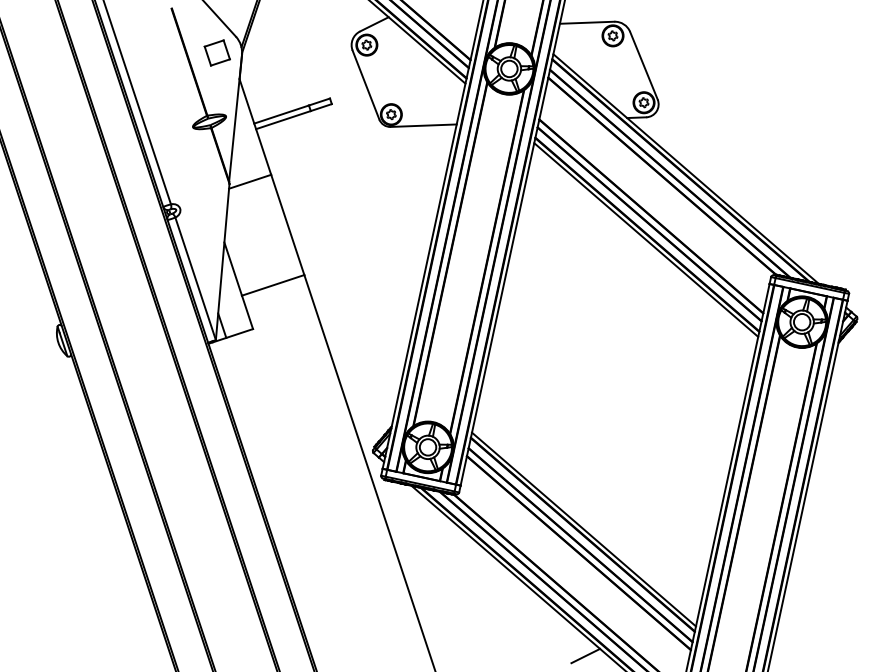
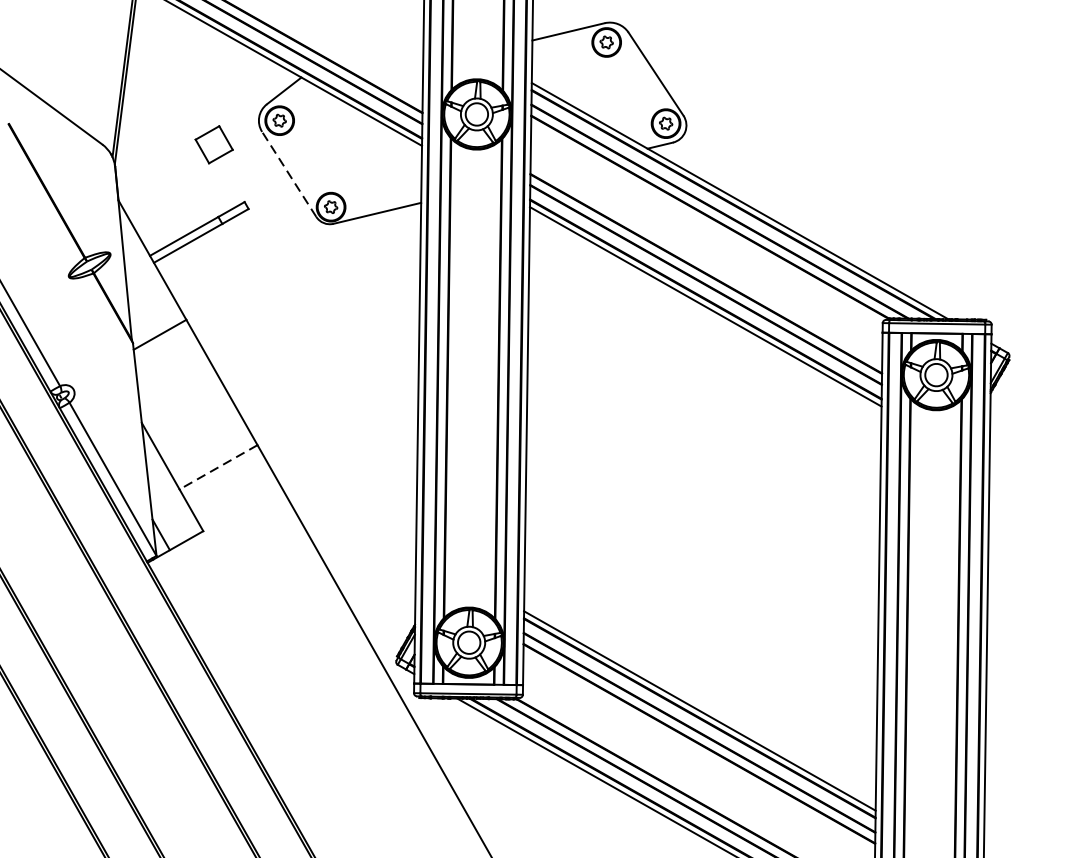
part: (216, 52) -> (212, 144), moved
line: (365, 85) -> (288, 175), solid -> dashed
line: (273, 285) -> (219, 467), solid -> dashed

